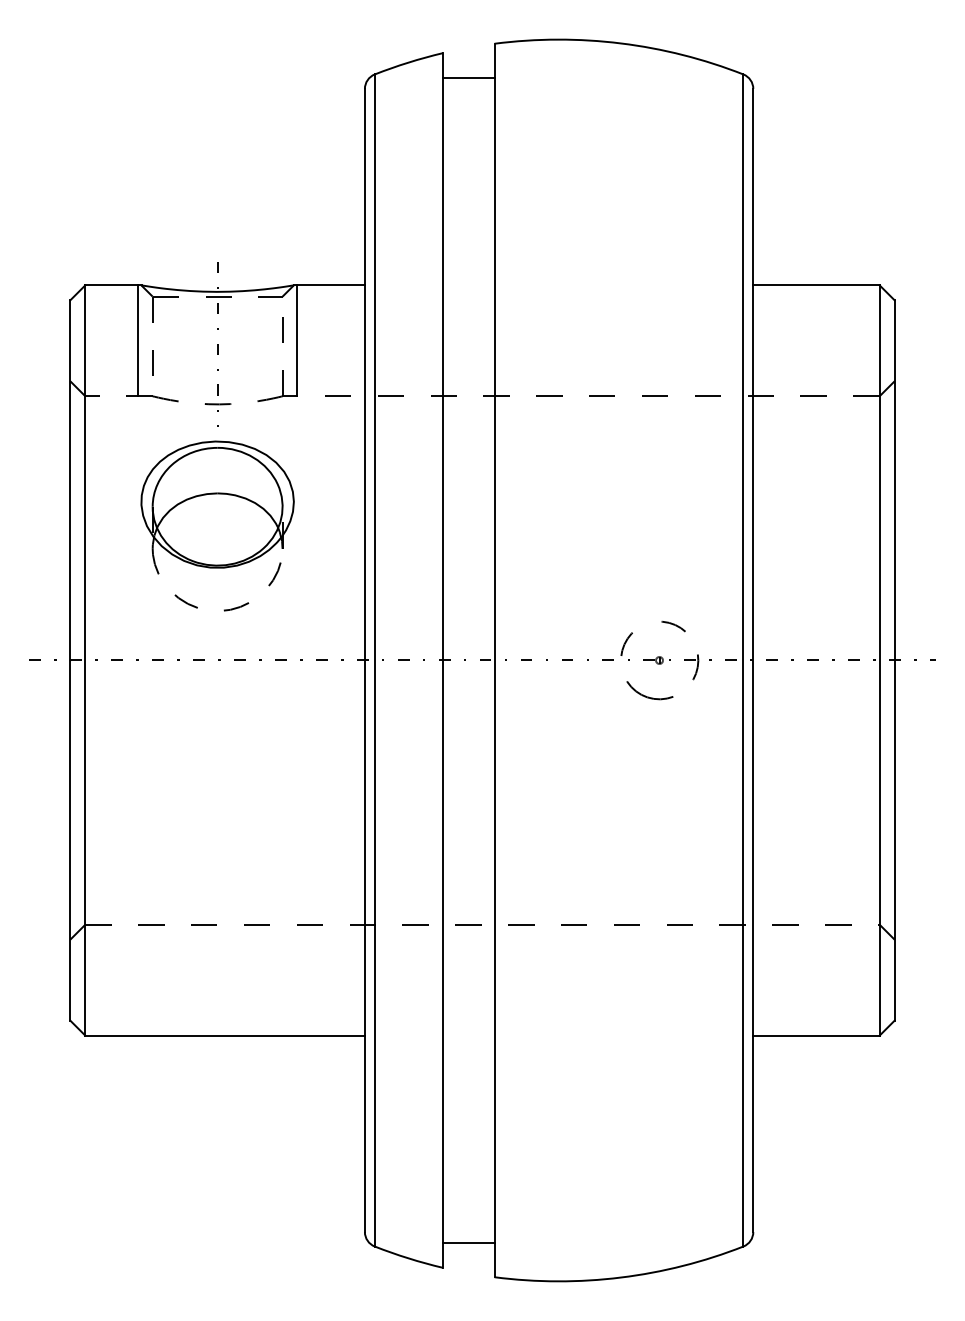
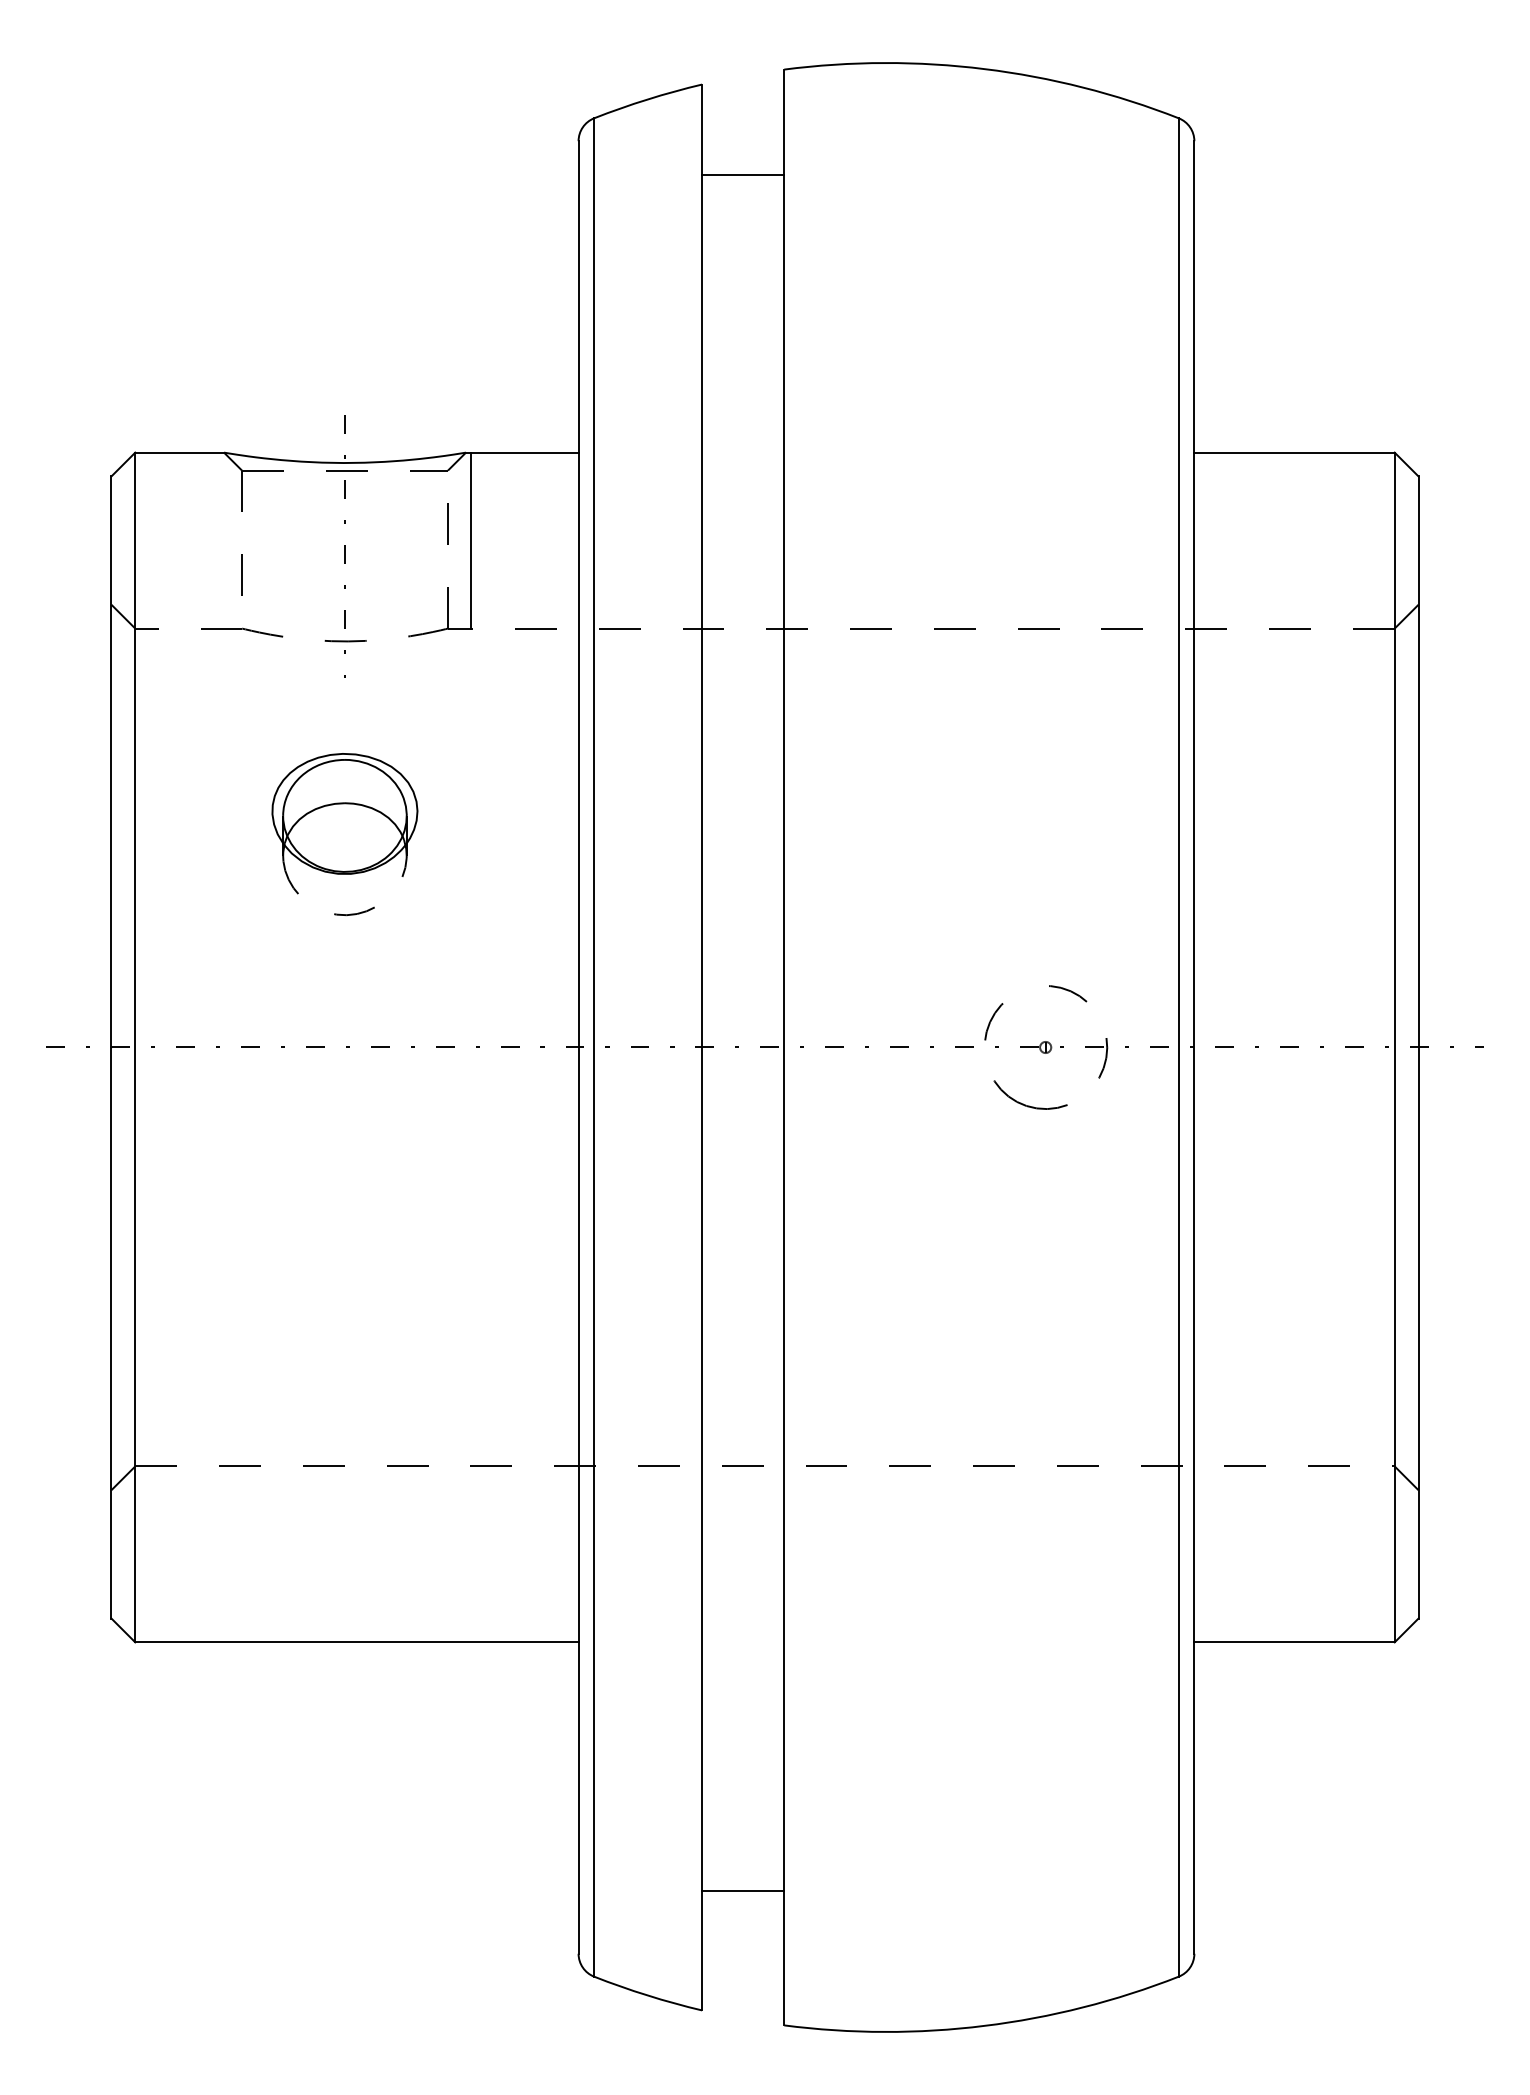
line: (468, 78) -> (742, 175), moved
line: (138, 340) -> (219, 540), removed
part: (217, 525) -> (344, 833), size x0.6
line: (468, 1242) -> (742, 1891), moved

